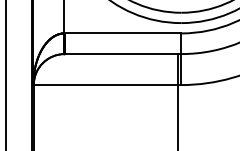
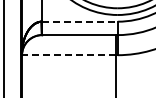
line: (122, 33) -> (79, 21), solid -> dashed
line: (105, 85) -> (68, 55), solid -> dashed

